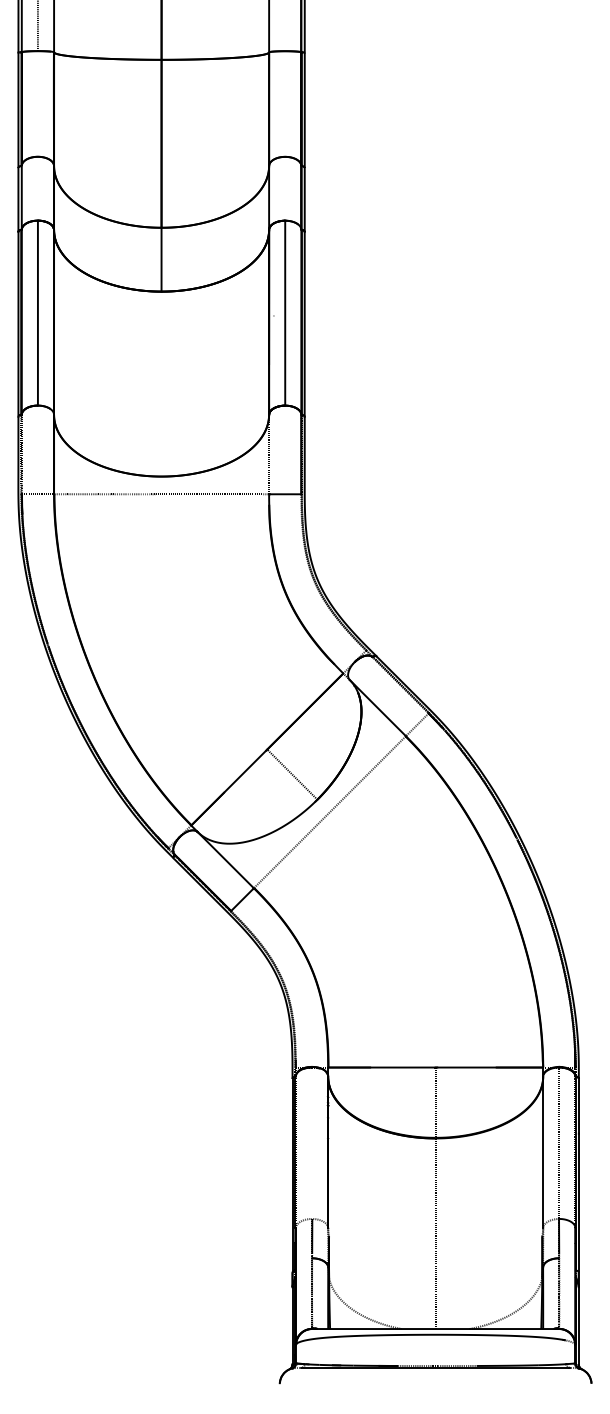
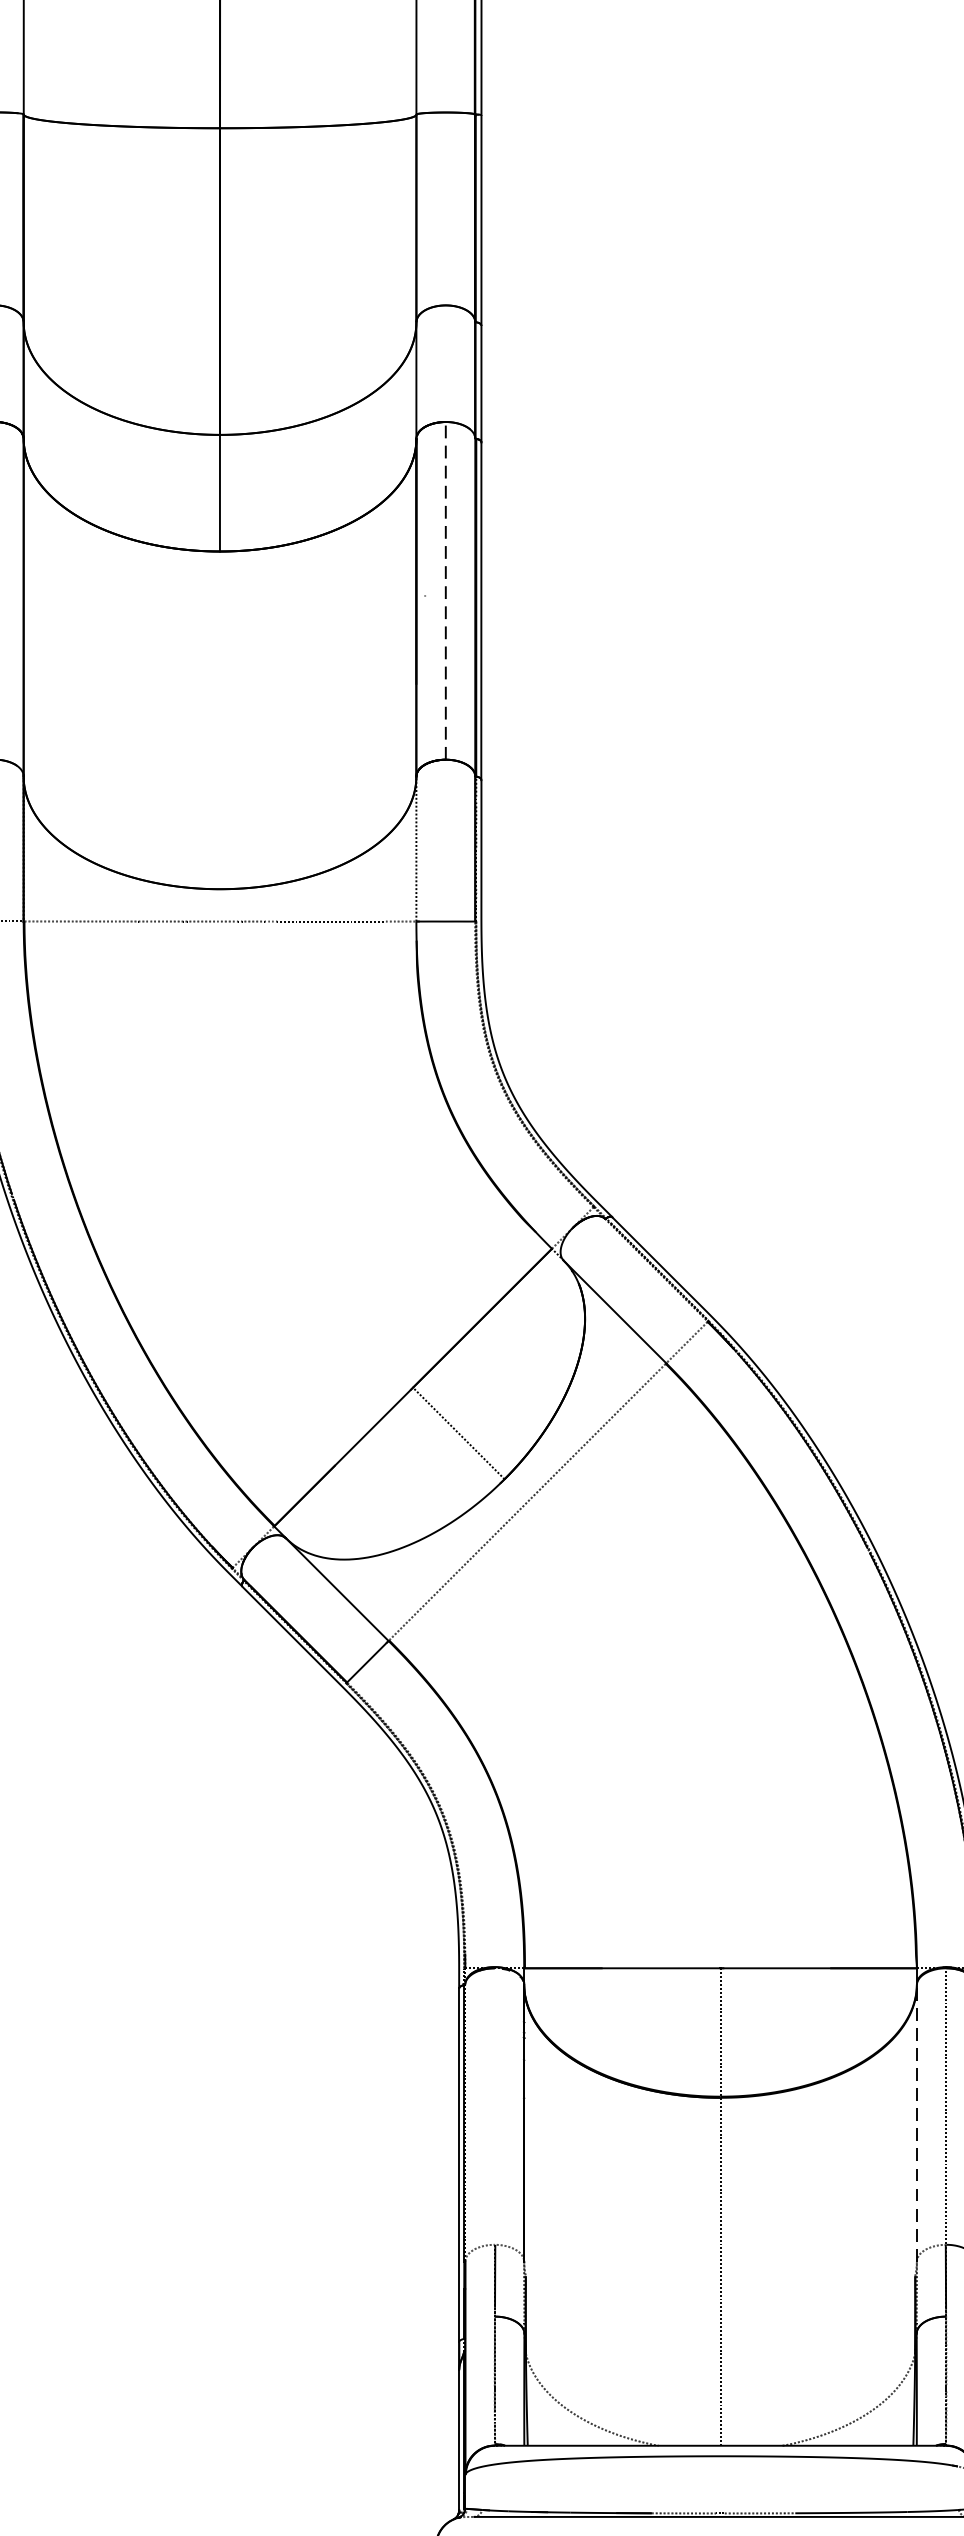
line: (285, 312) -> (446, 589), solid -> dashed
line: (543, 1152) -> (917, 2123), solid -> dashed

